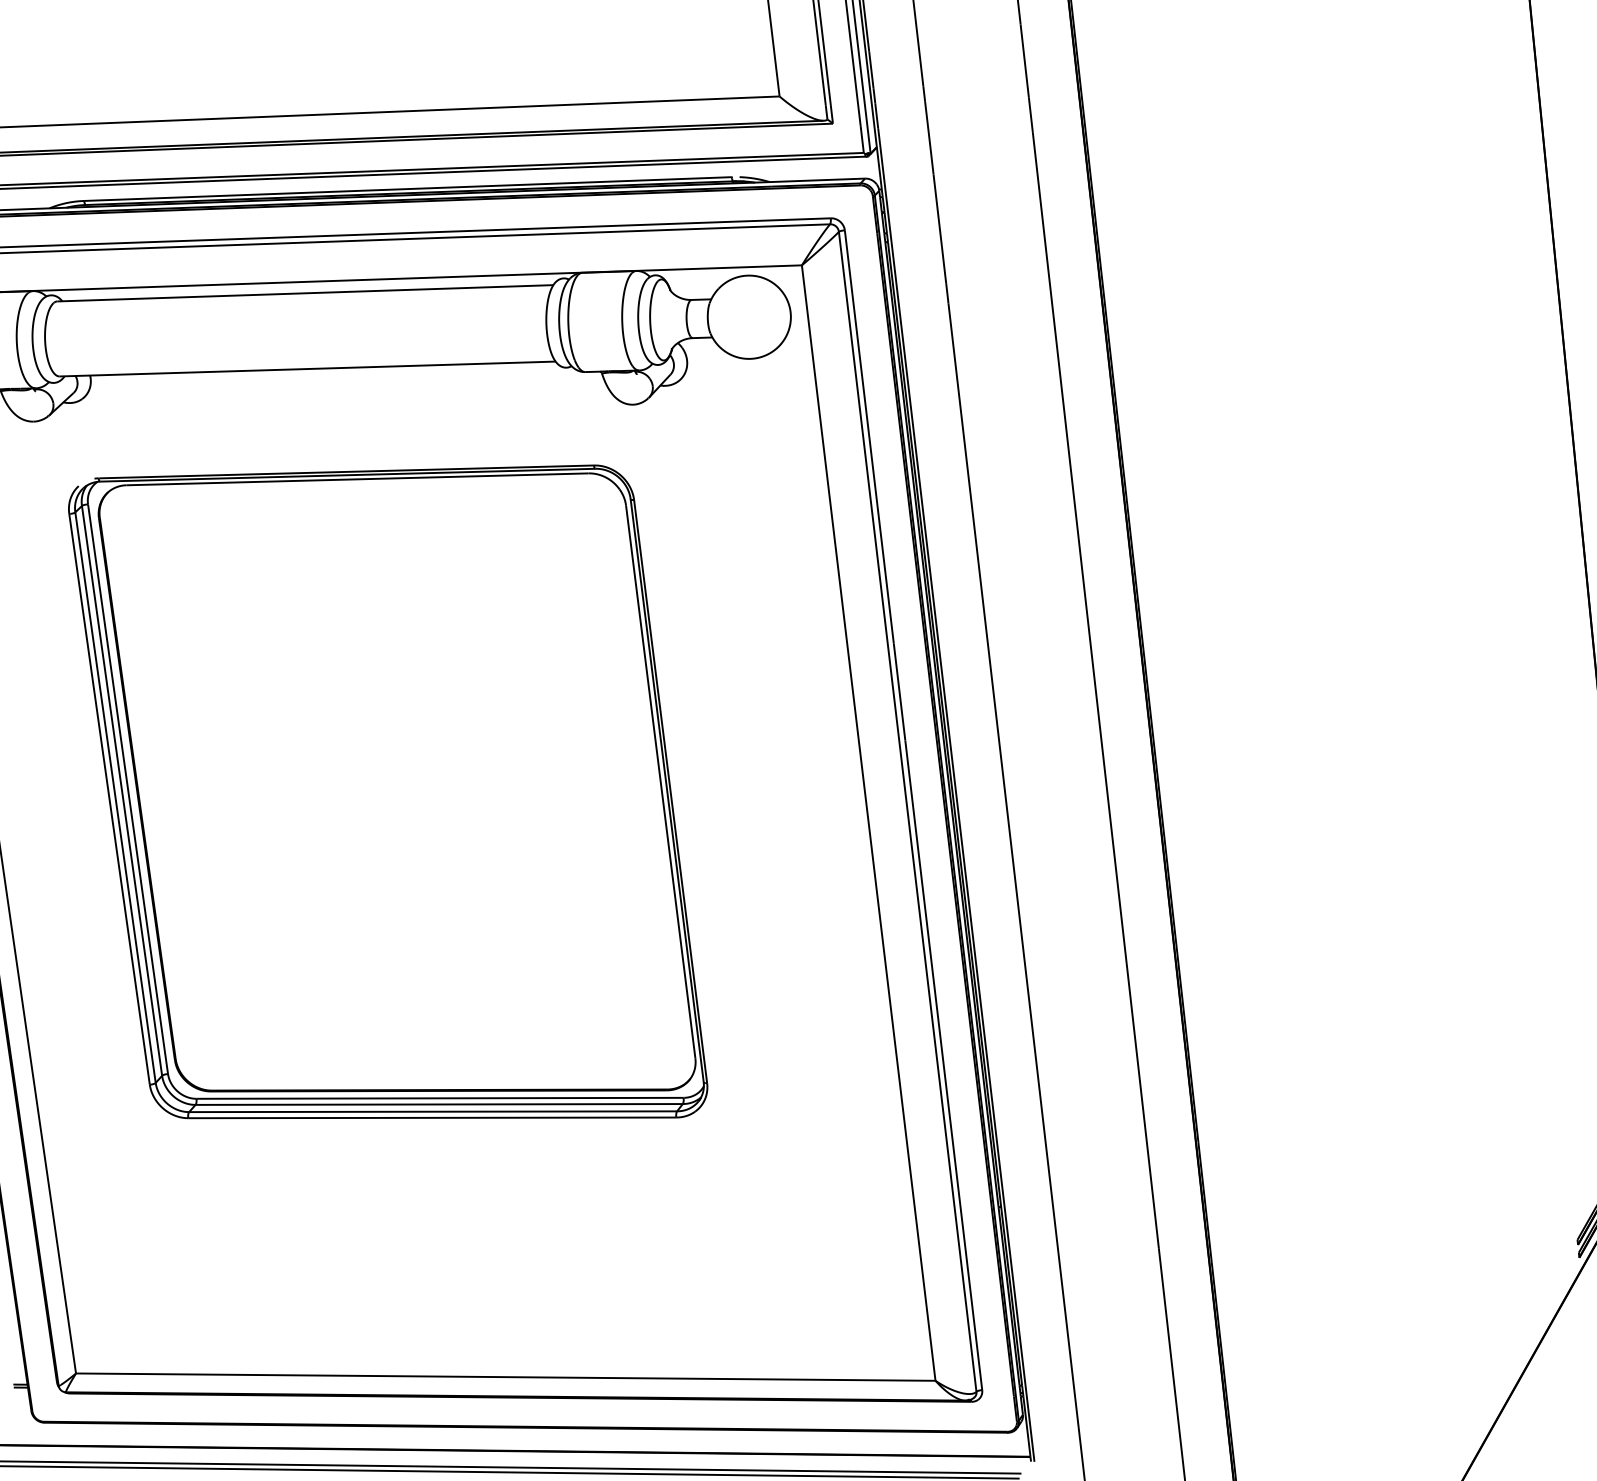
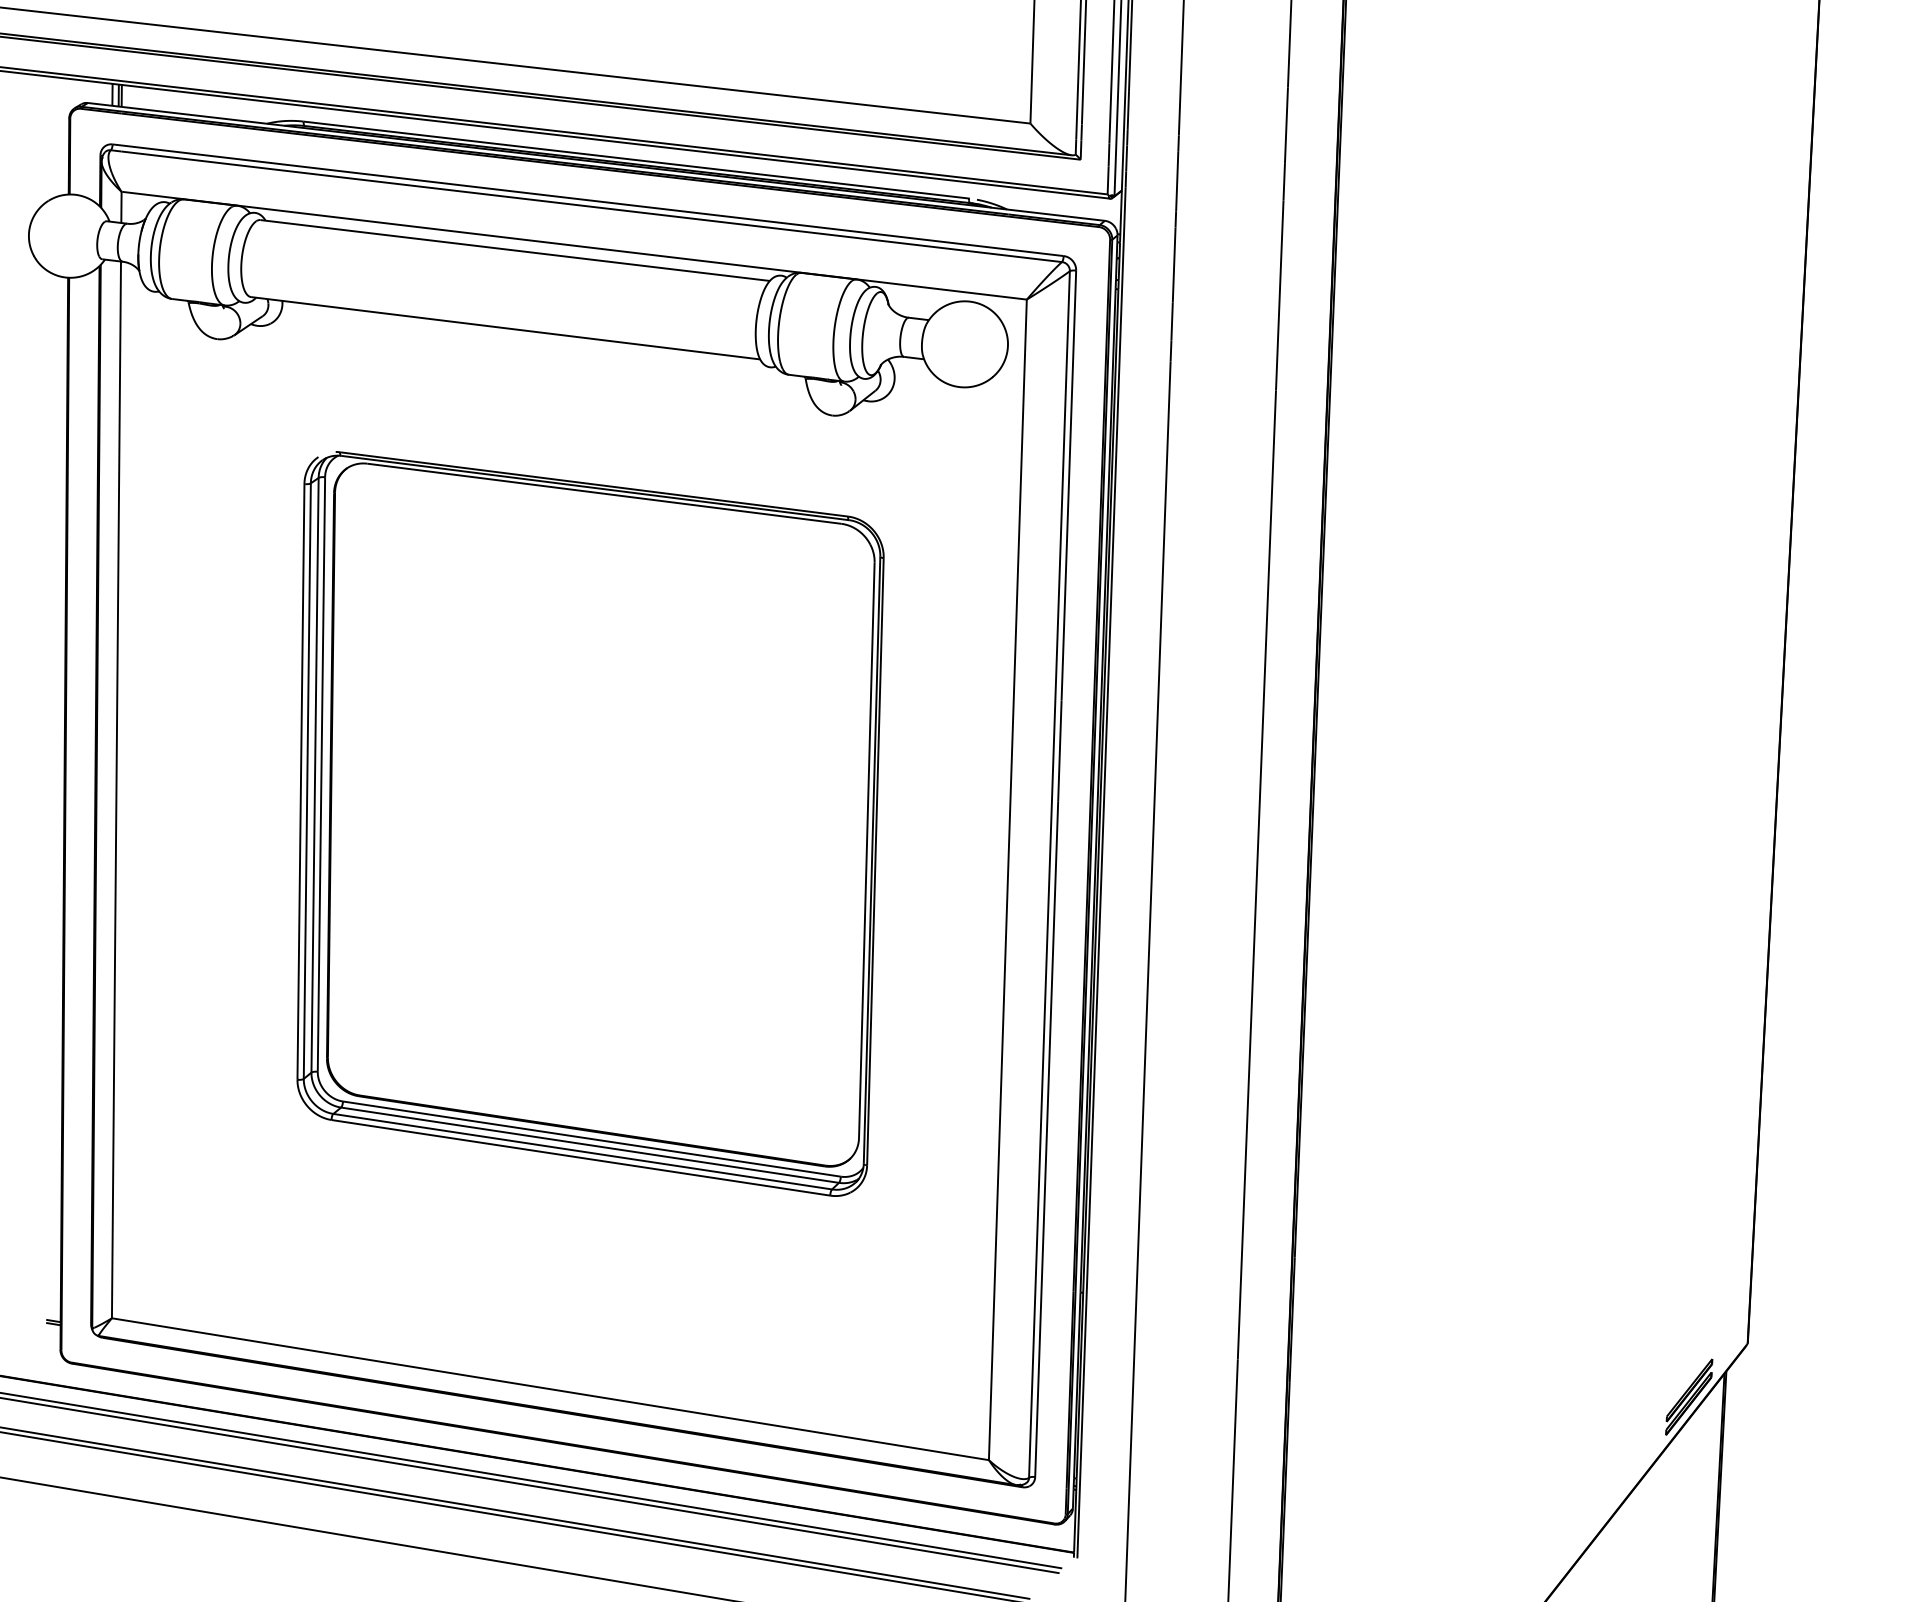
part: (392, 796) -> (590, 823), moved

